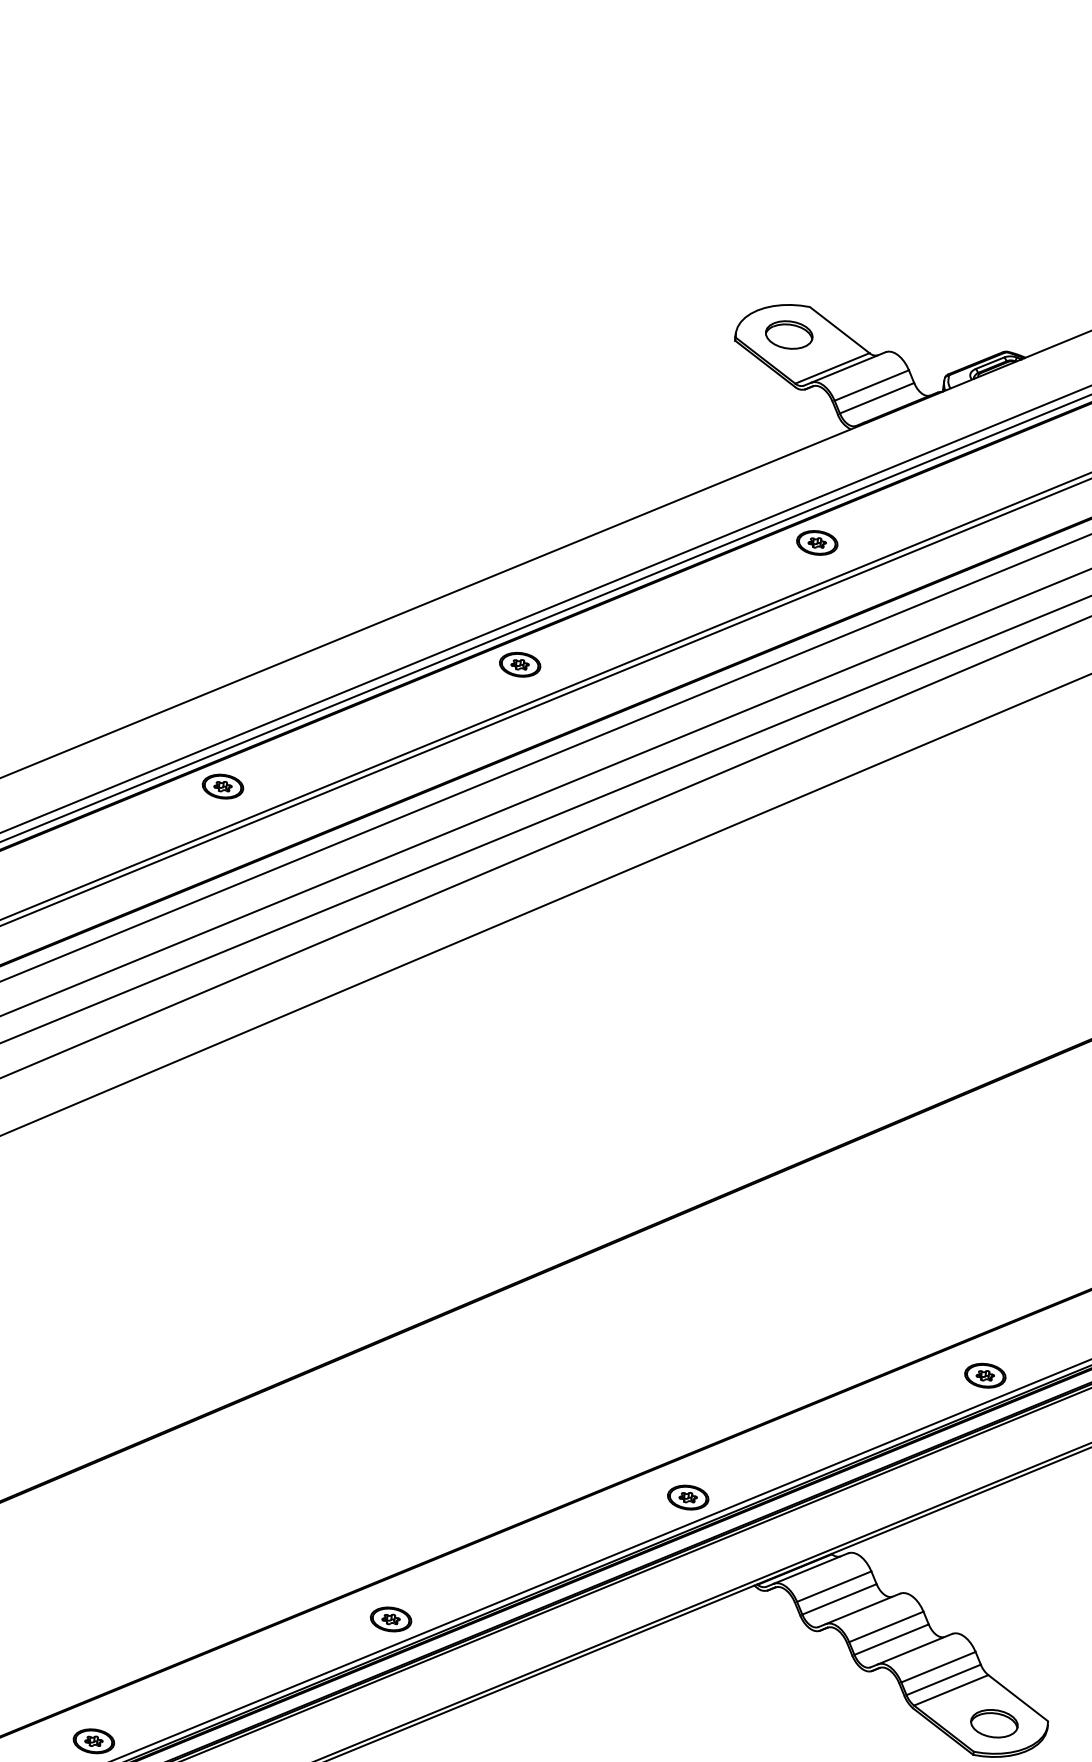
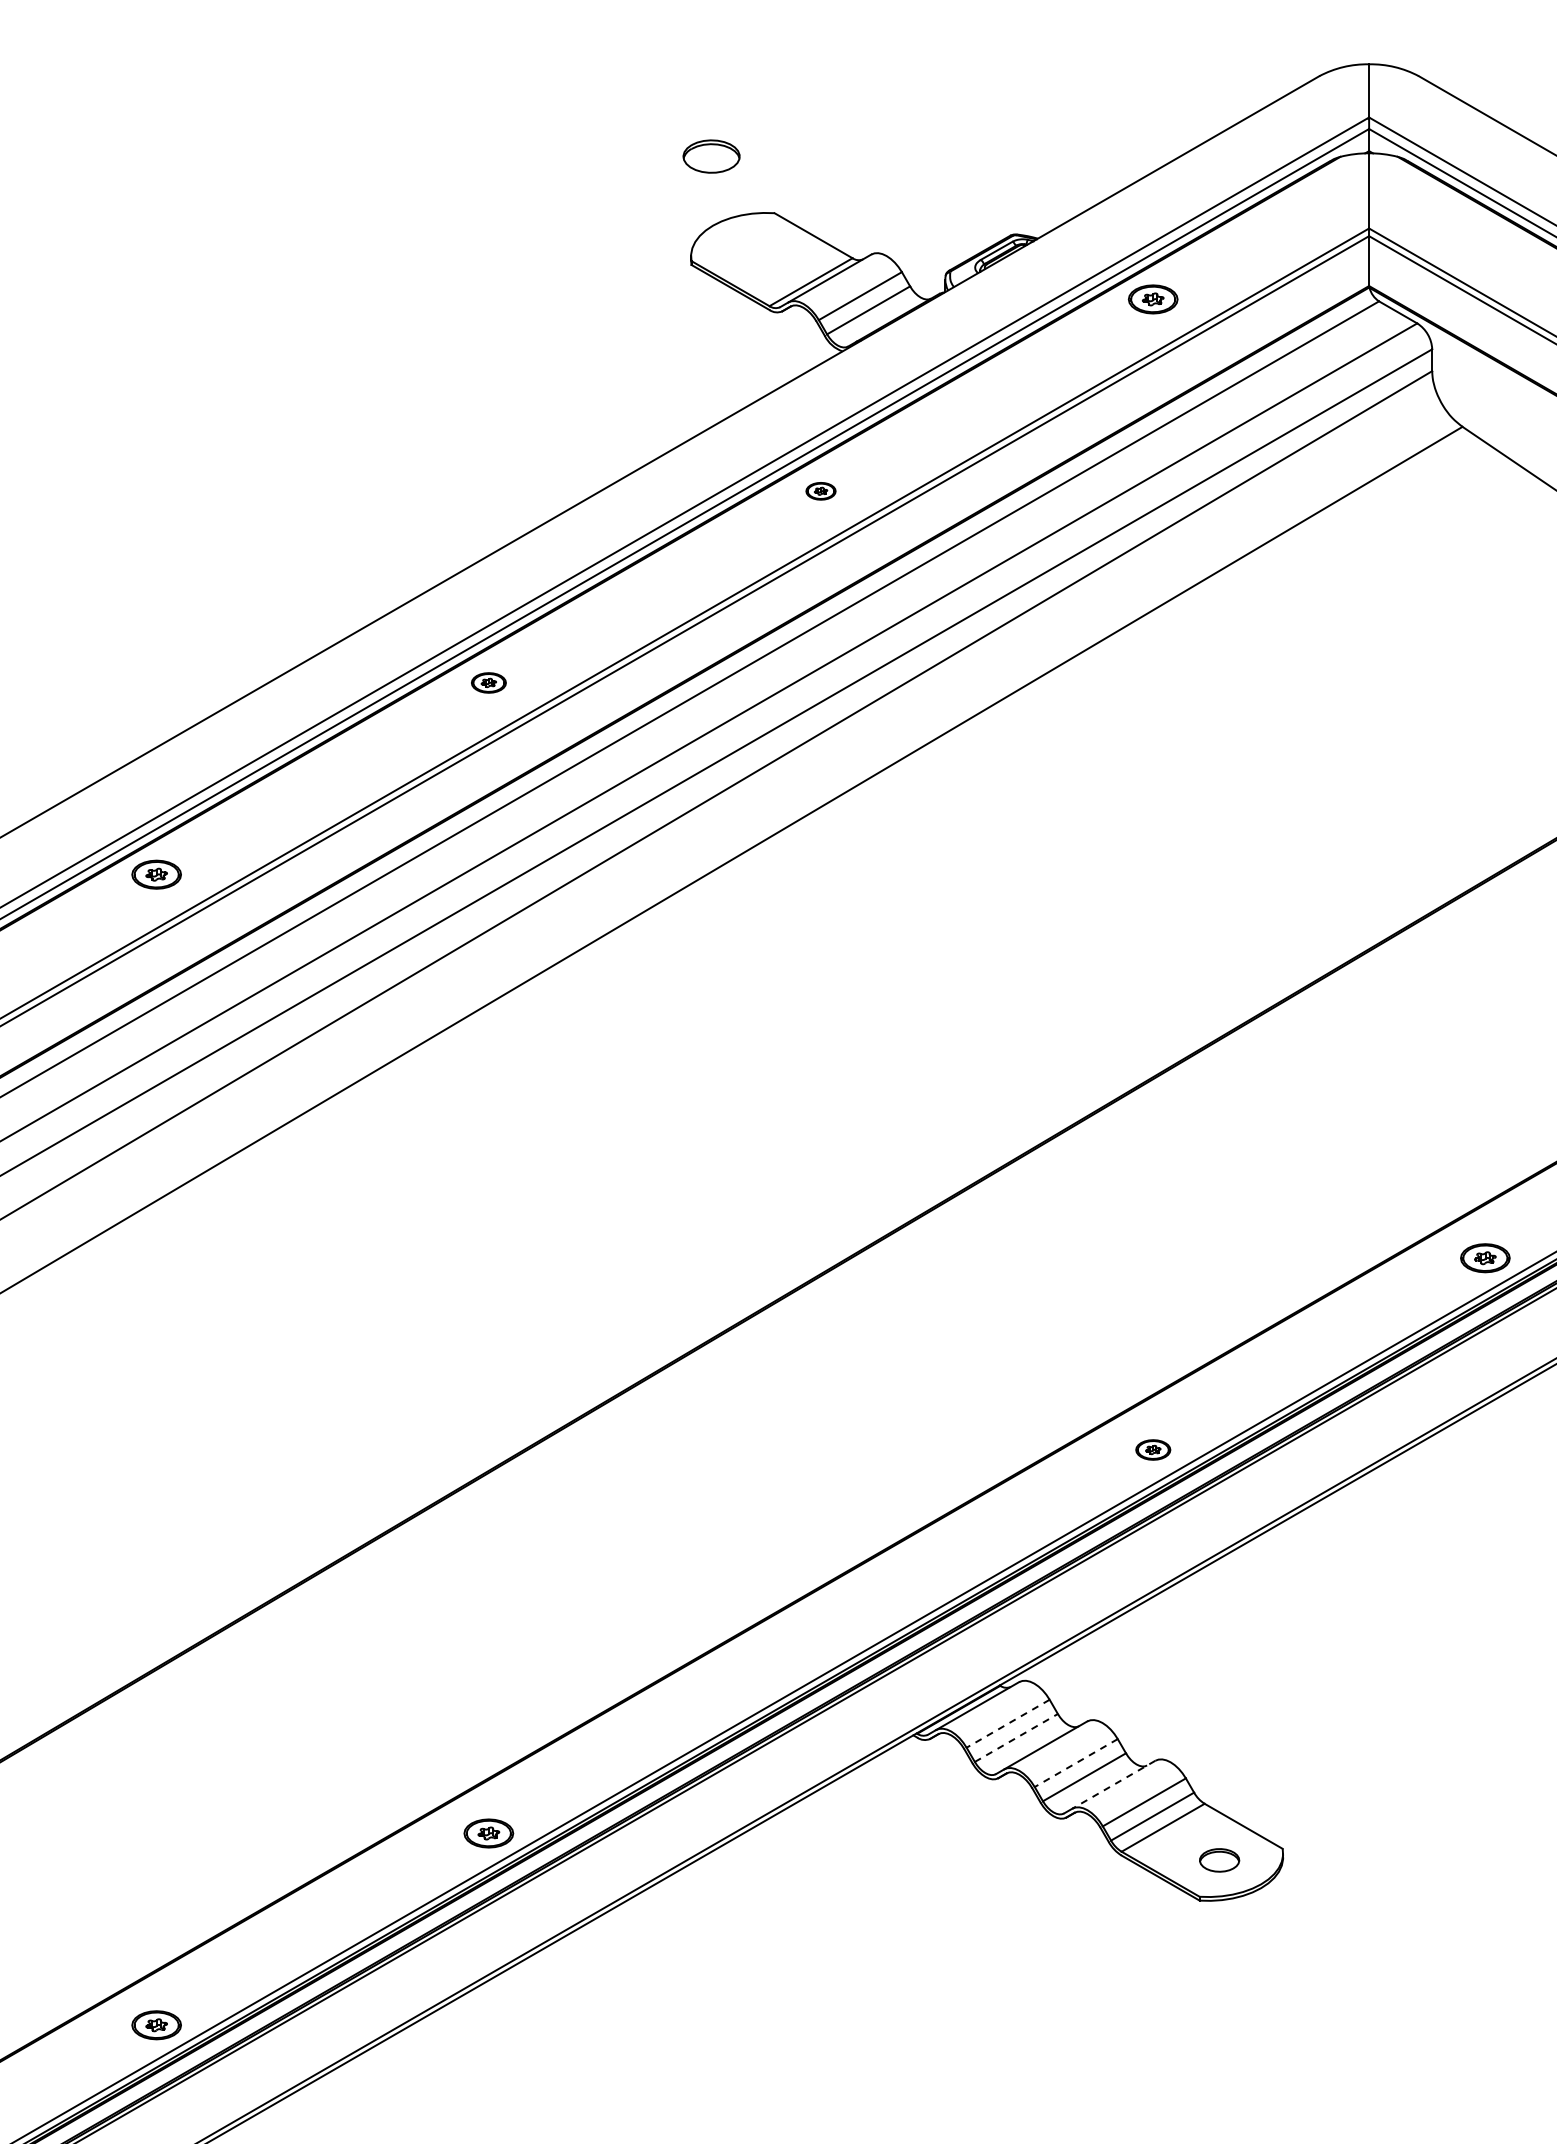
part: (789, 334) -> (711, 156), moved
part: (816, 543) -> (820, 491), size x0.6
part: (519, 664) -> (488, 682), size x0.7
part: (985, 1375) -> (1153, 1449), size x0.7
part: (687, 1497) -> (820, 1641), removed
line: (834, 1586) -> (1008, 1723), solid -> dashed
line: (839, 1598) -> (1016, 1737), solid -> dashed
line: (886, 1627) -> (1076, 1763), solid -> dashed
line: (914, 1648) -> (1113, 1784), solid -> dashed
part: (994, 1723) -> (1219, 1860), size x0.7

